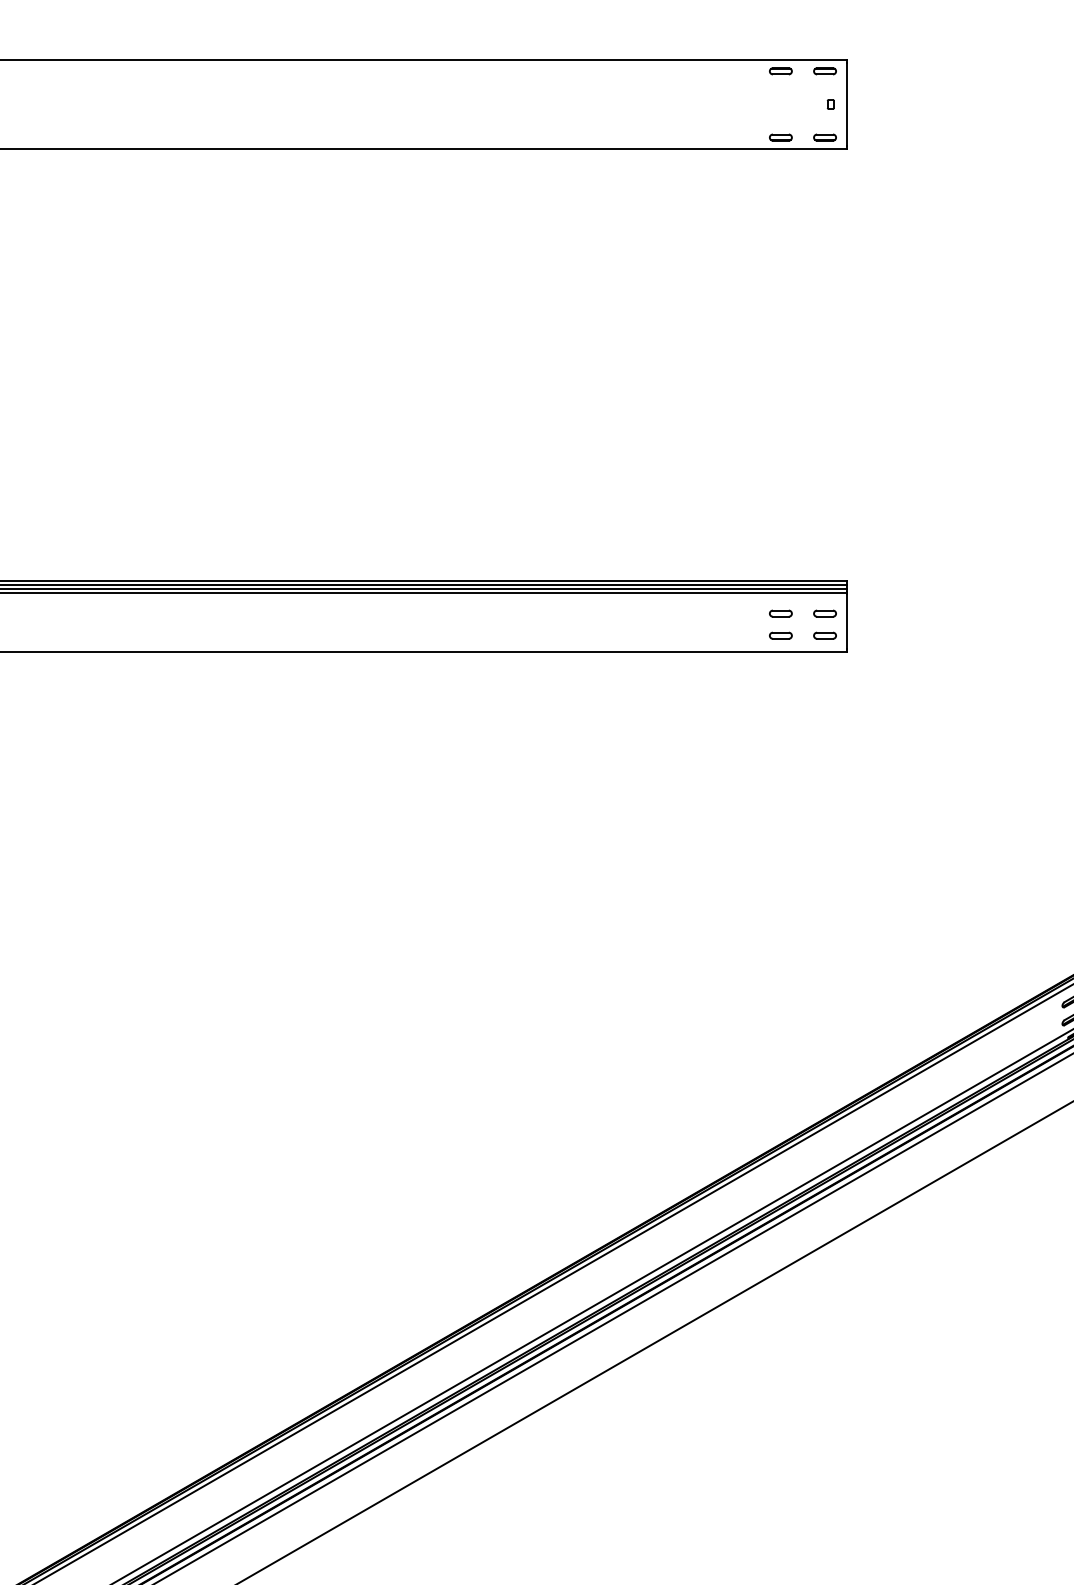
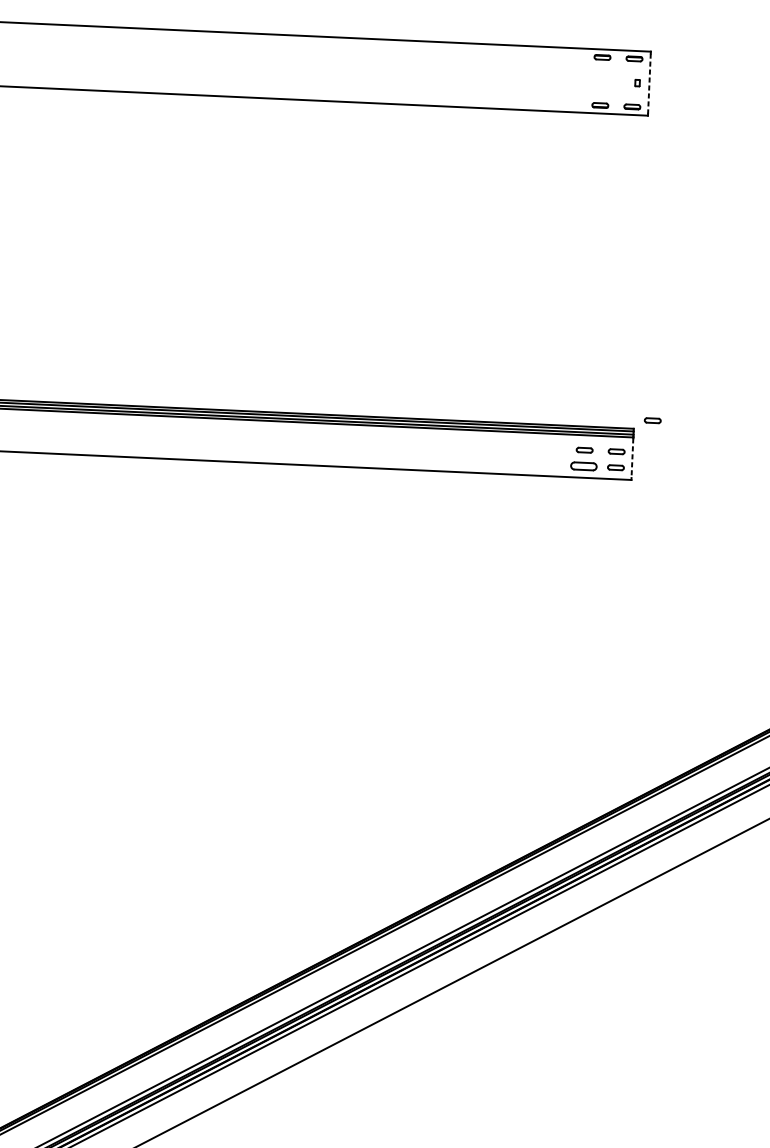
line: (847, 104) -> (649, 83), solid -> dashed
part: (872, 568) -> (652, 420), added
line: (847, 622) -> (632, 458), solid -> dashed
part: (780, 635) -> (583, 466), size x1.6

